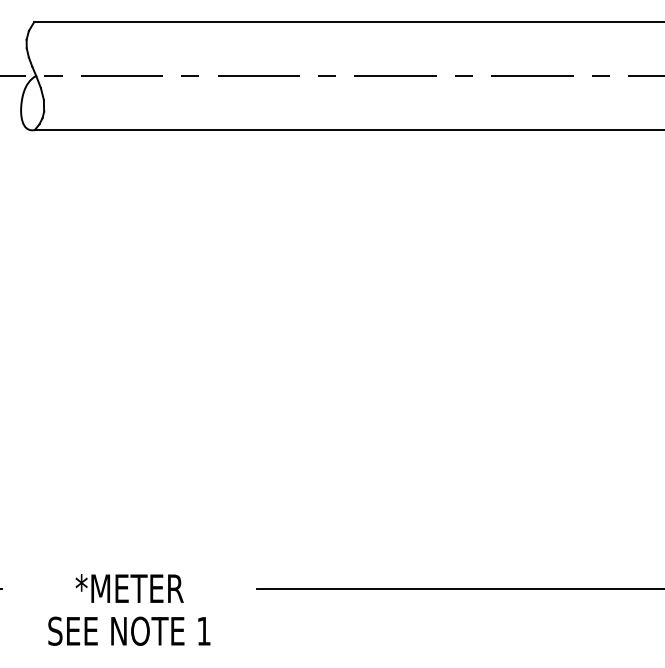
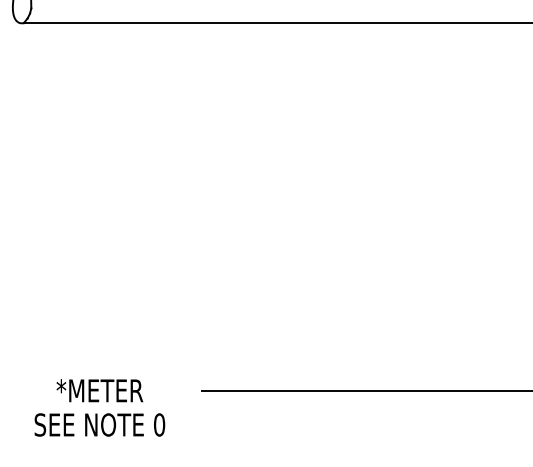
text: (204, 630) -> (159, 424), 1 -> 0

